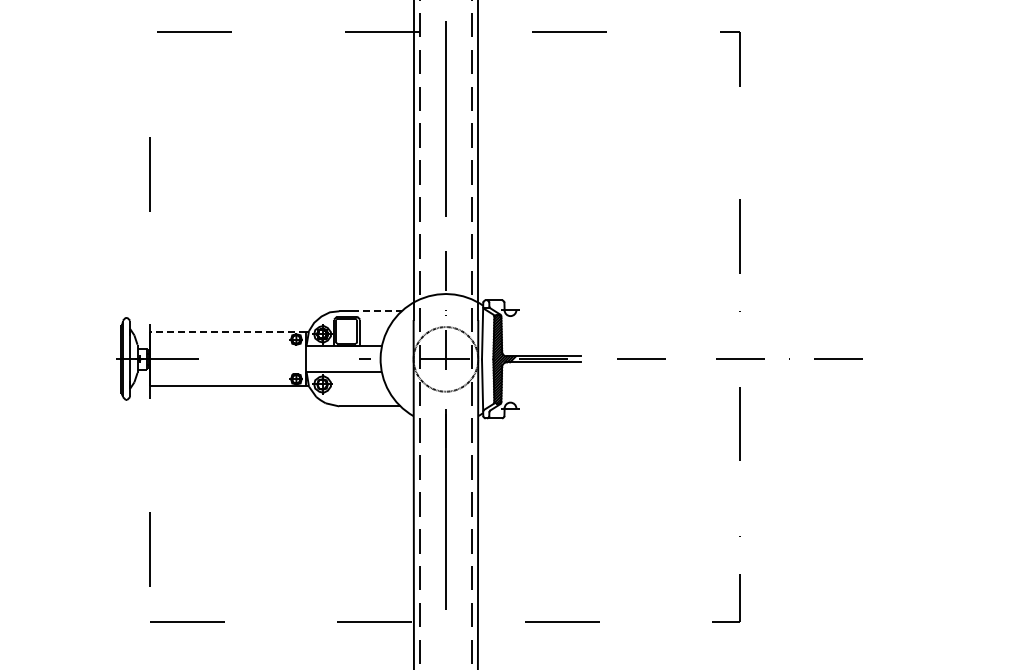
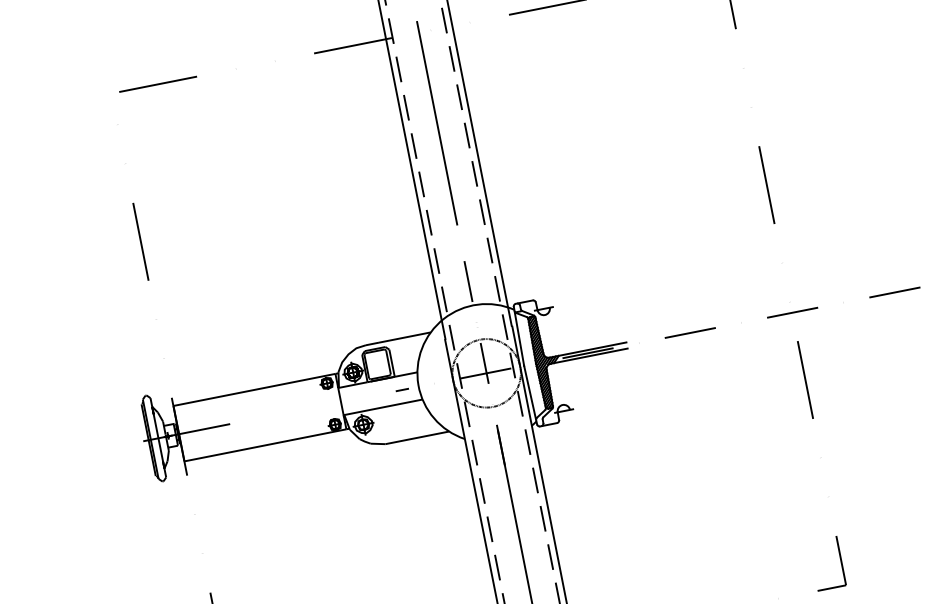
line: (376, 311) -> (404, 337), dashed -> solid
line: (227, 332) -> (254, 390), dashed -> solid

